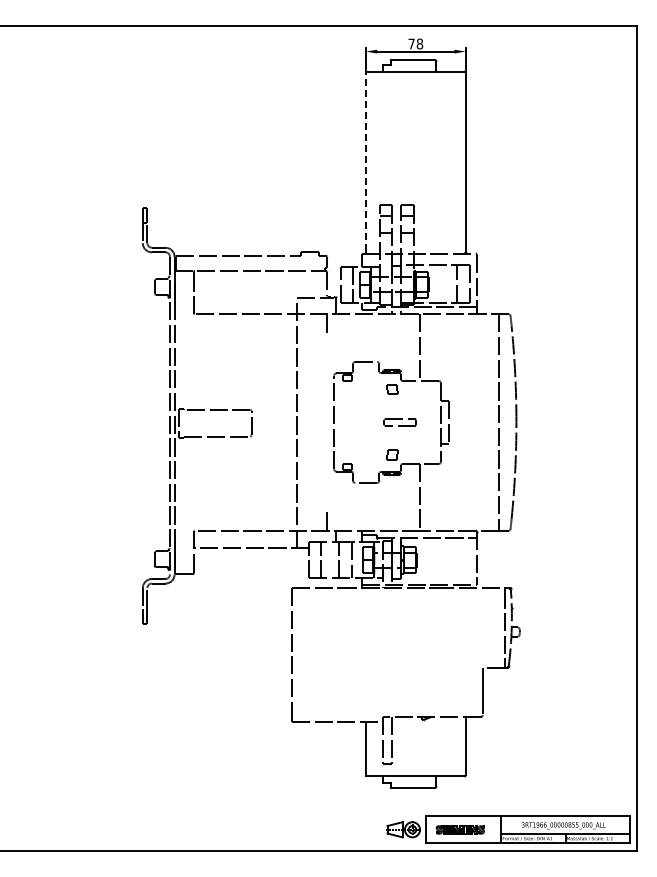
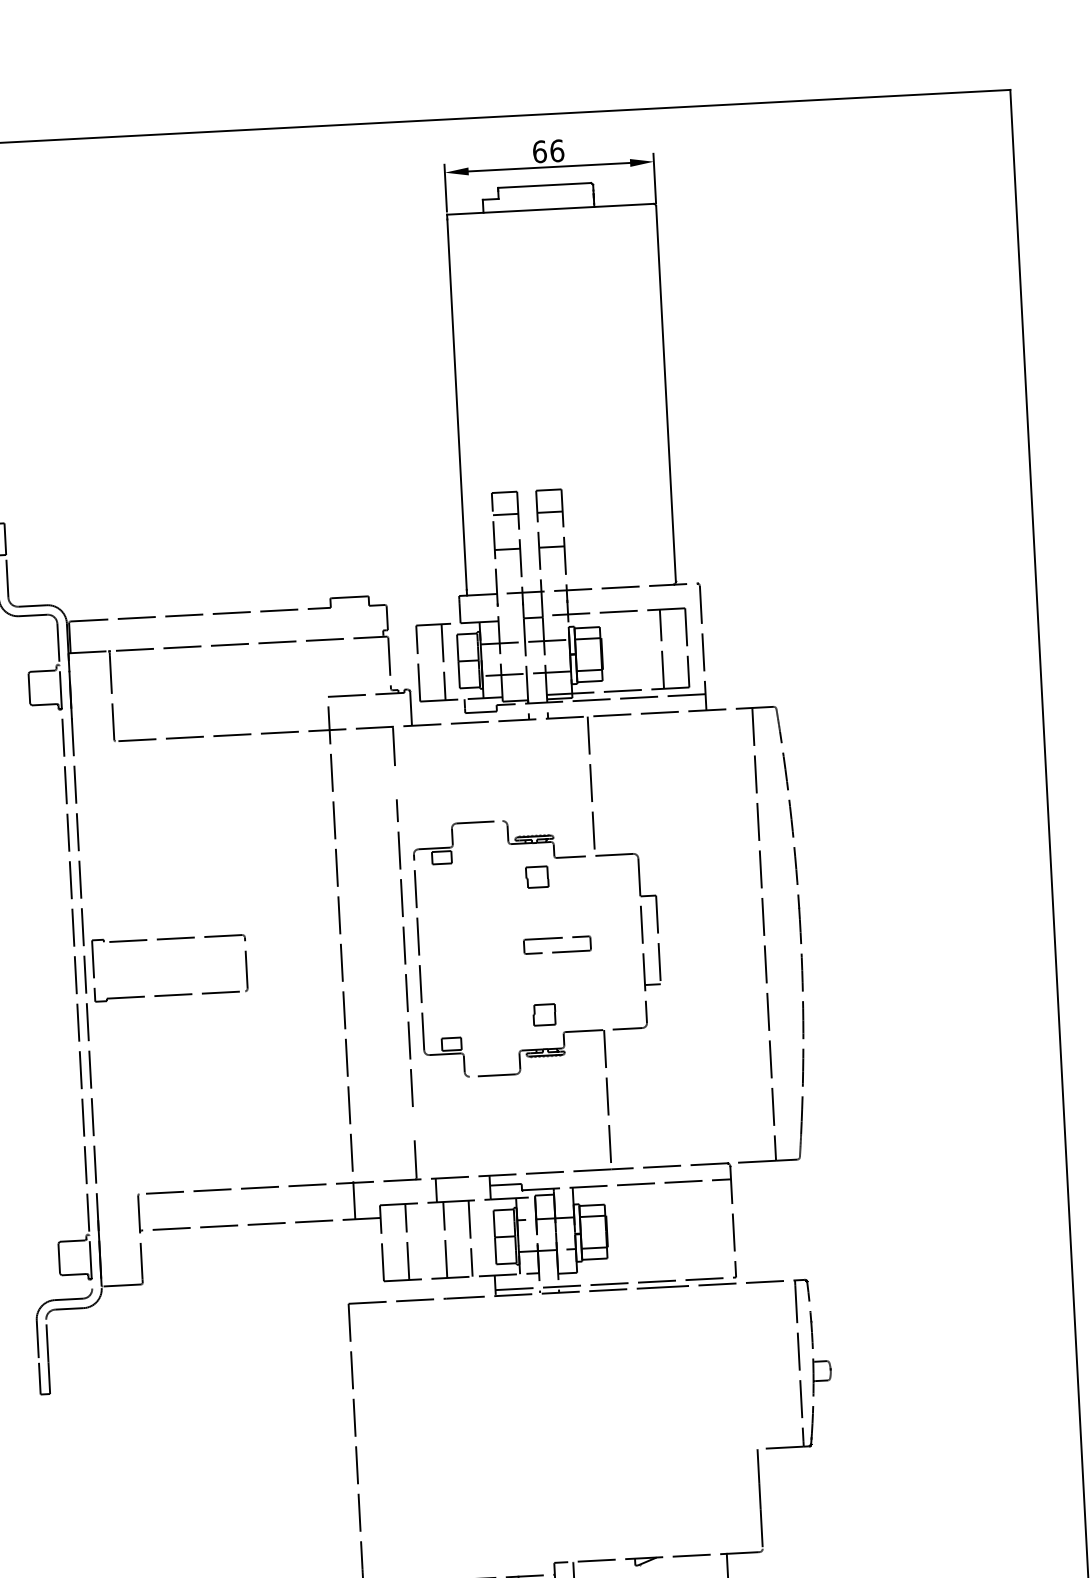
text: (415, 43) -> (547, 150), 78 -> 66
line: (365, 161) -> (456, 402), dashed -> solid
line: (327, 421) -> (405, 951), added

